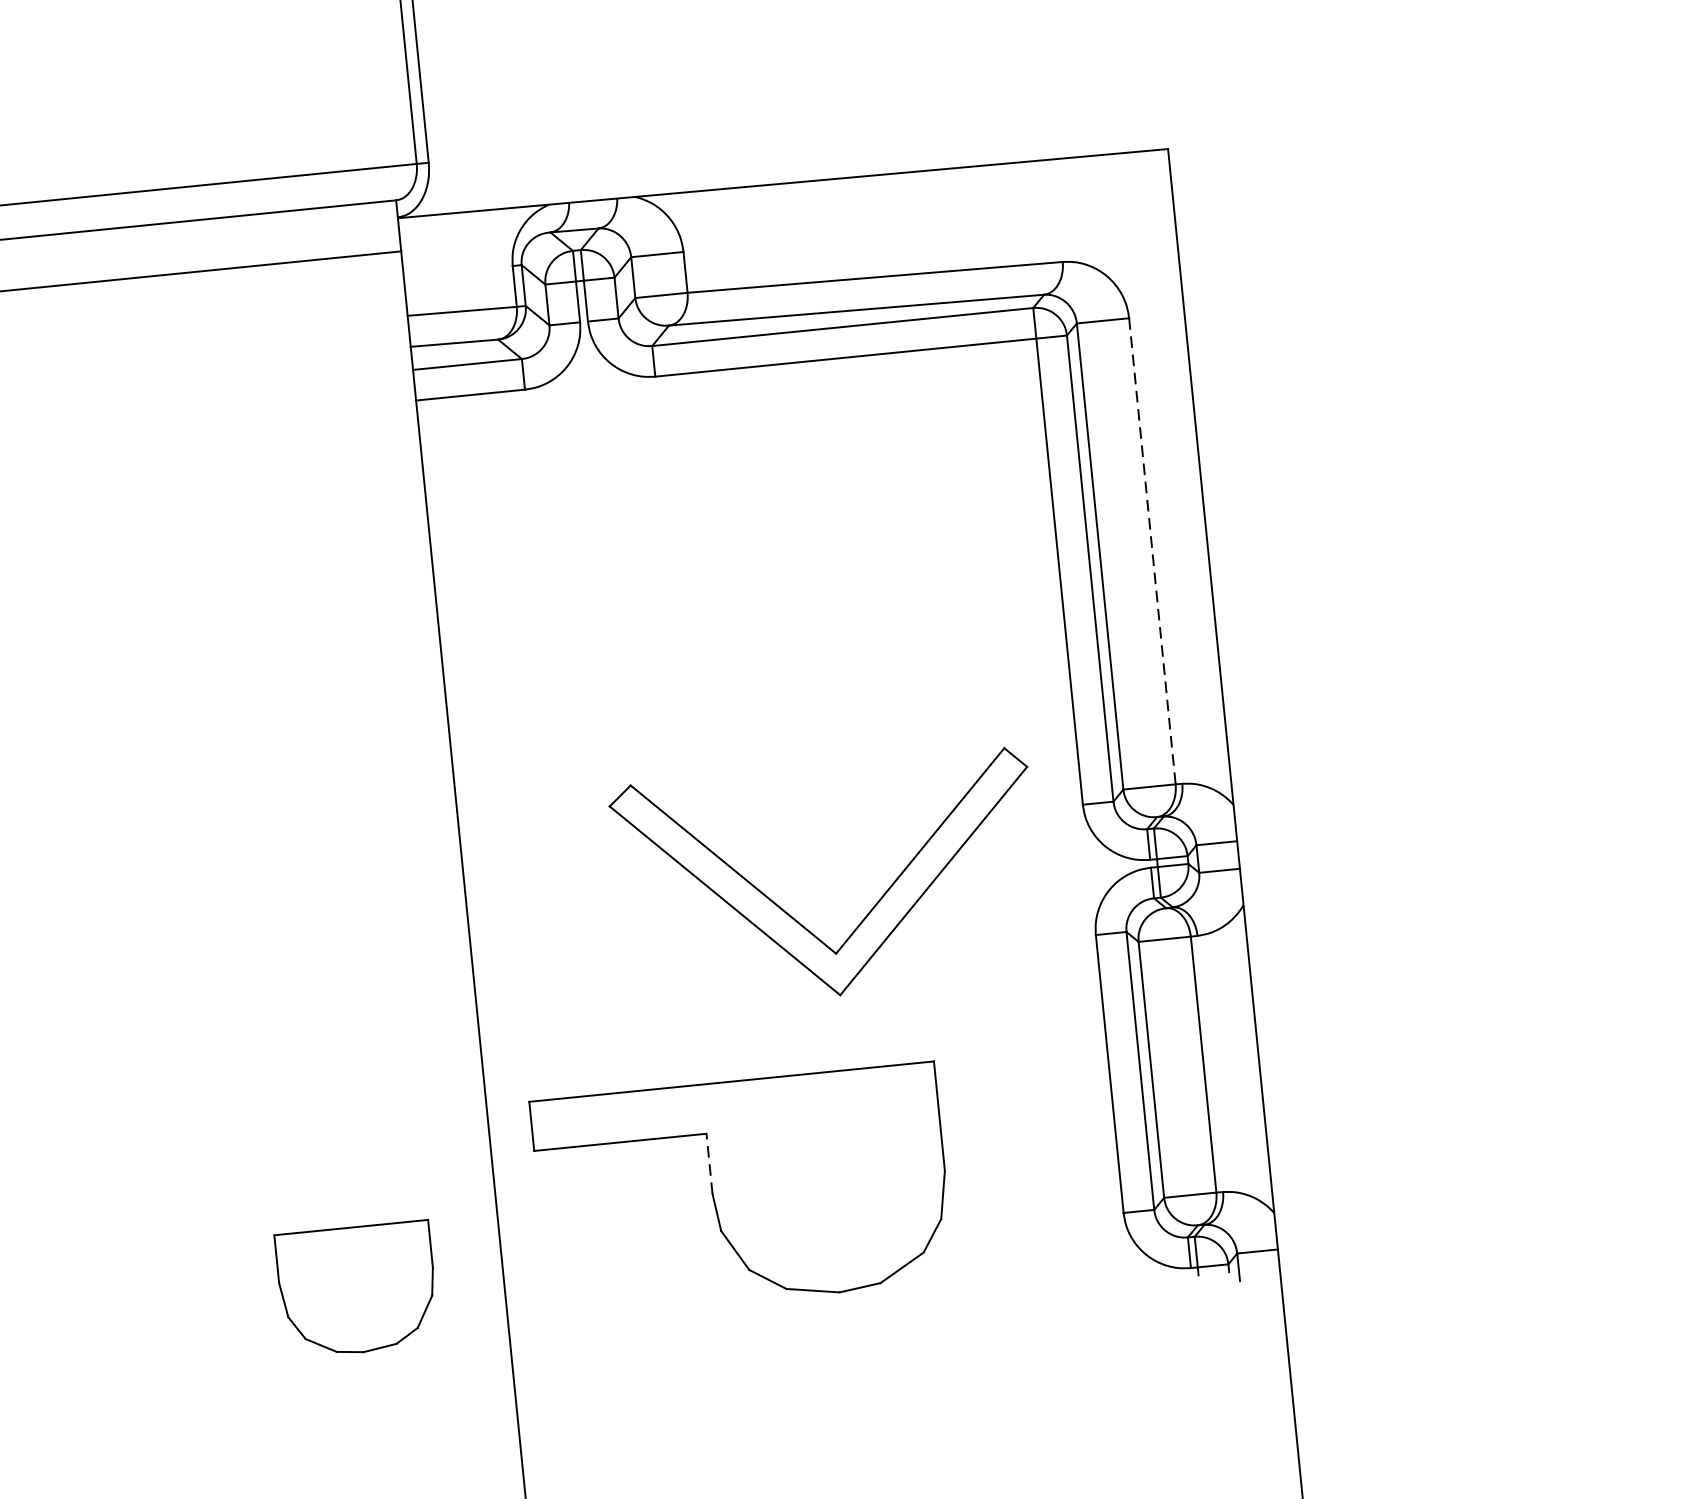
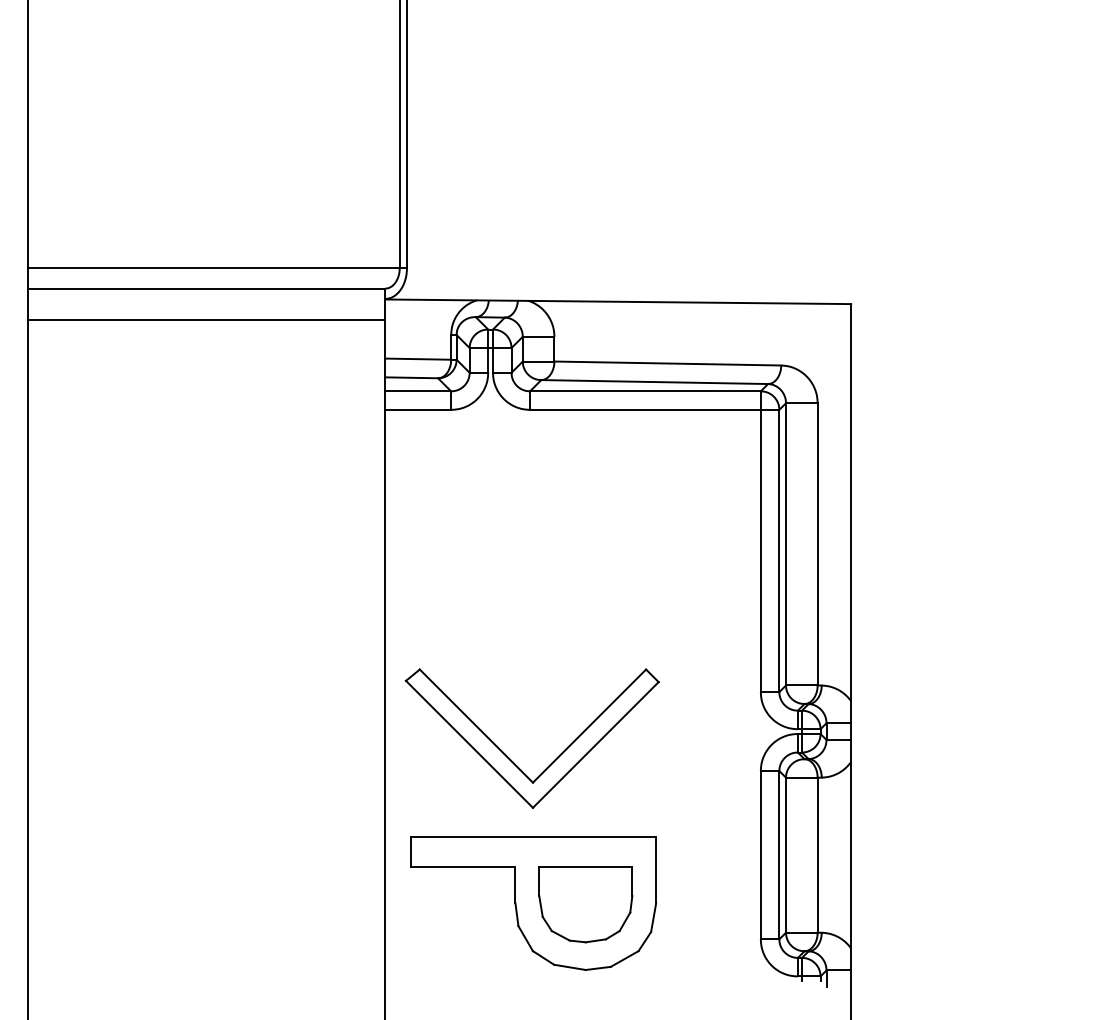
line: (1152, 551) -> (817, 544), dashed -> solid
part: (795, 917) -> (510, 758), moved
line: (709, 1162) -> (515, 884), dashed -> solid
part: (356, 1289) -> (585, 904), moved

